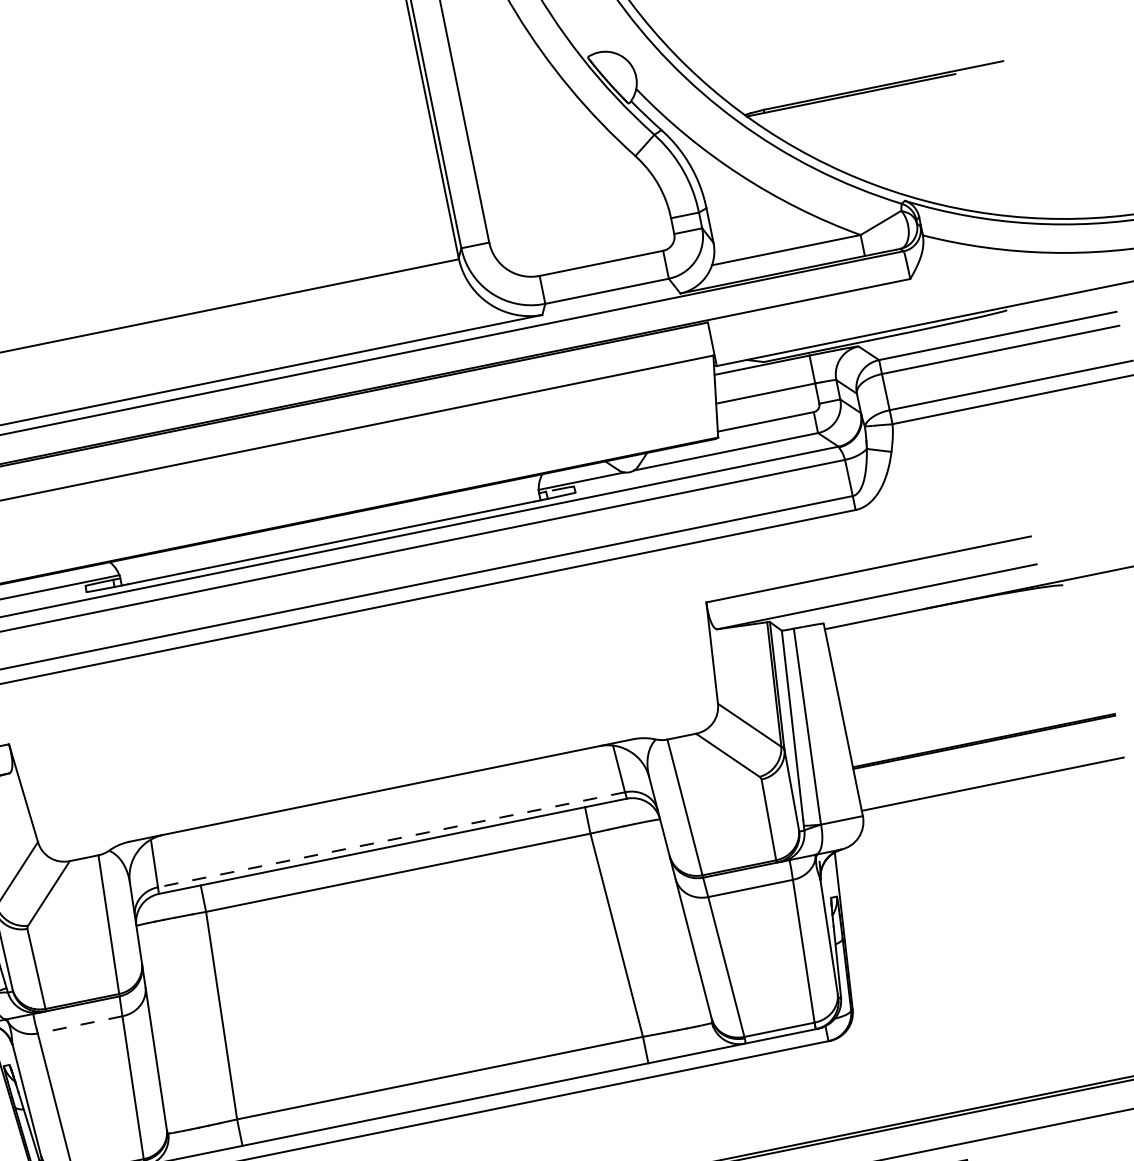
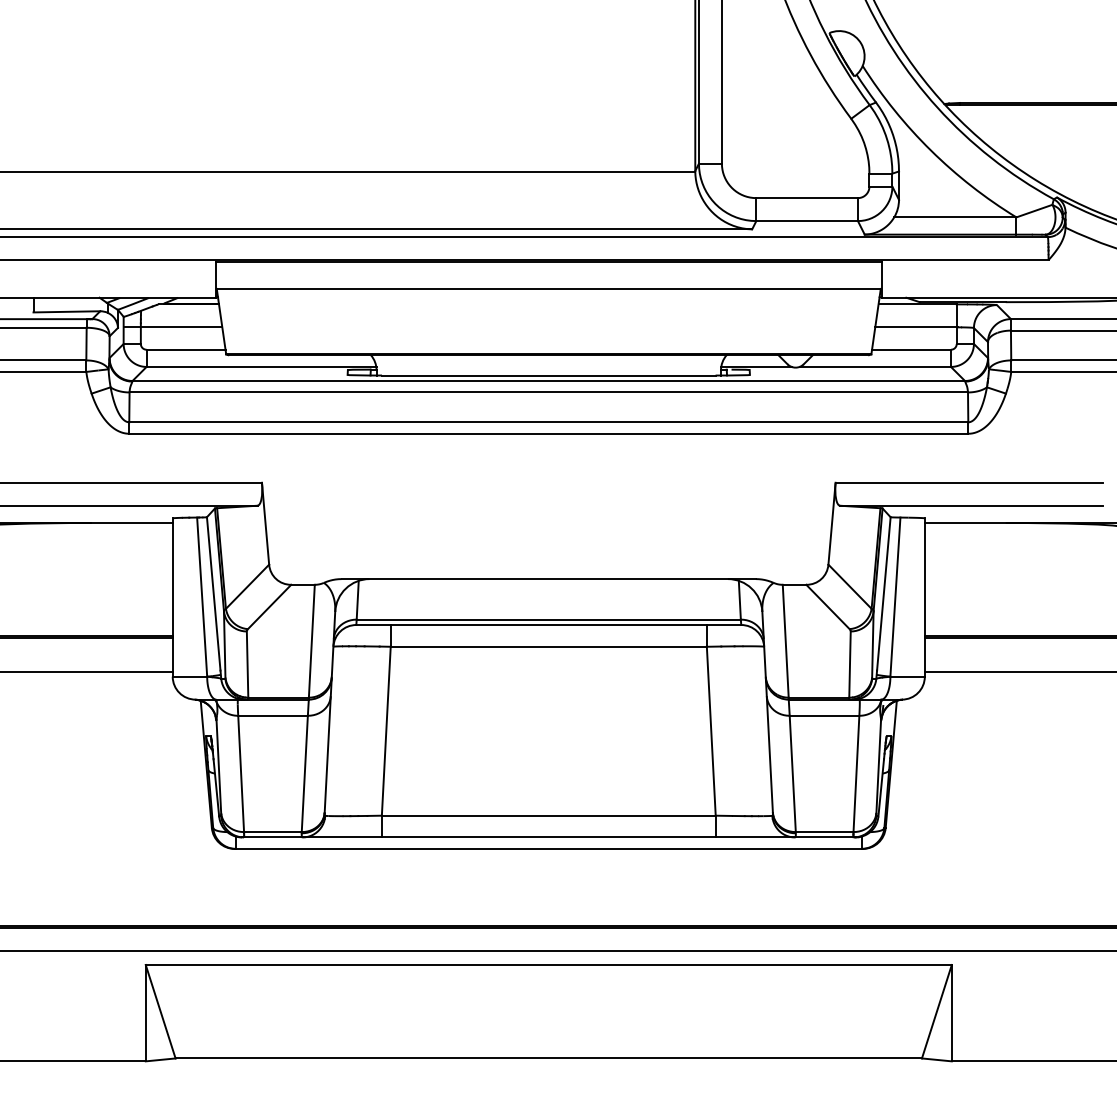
line: (391, 839) -> (548, 619), dashed -> solid
line: (80, 1024) -> (273, 715), dashed -> solid

